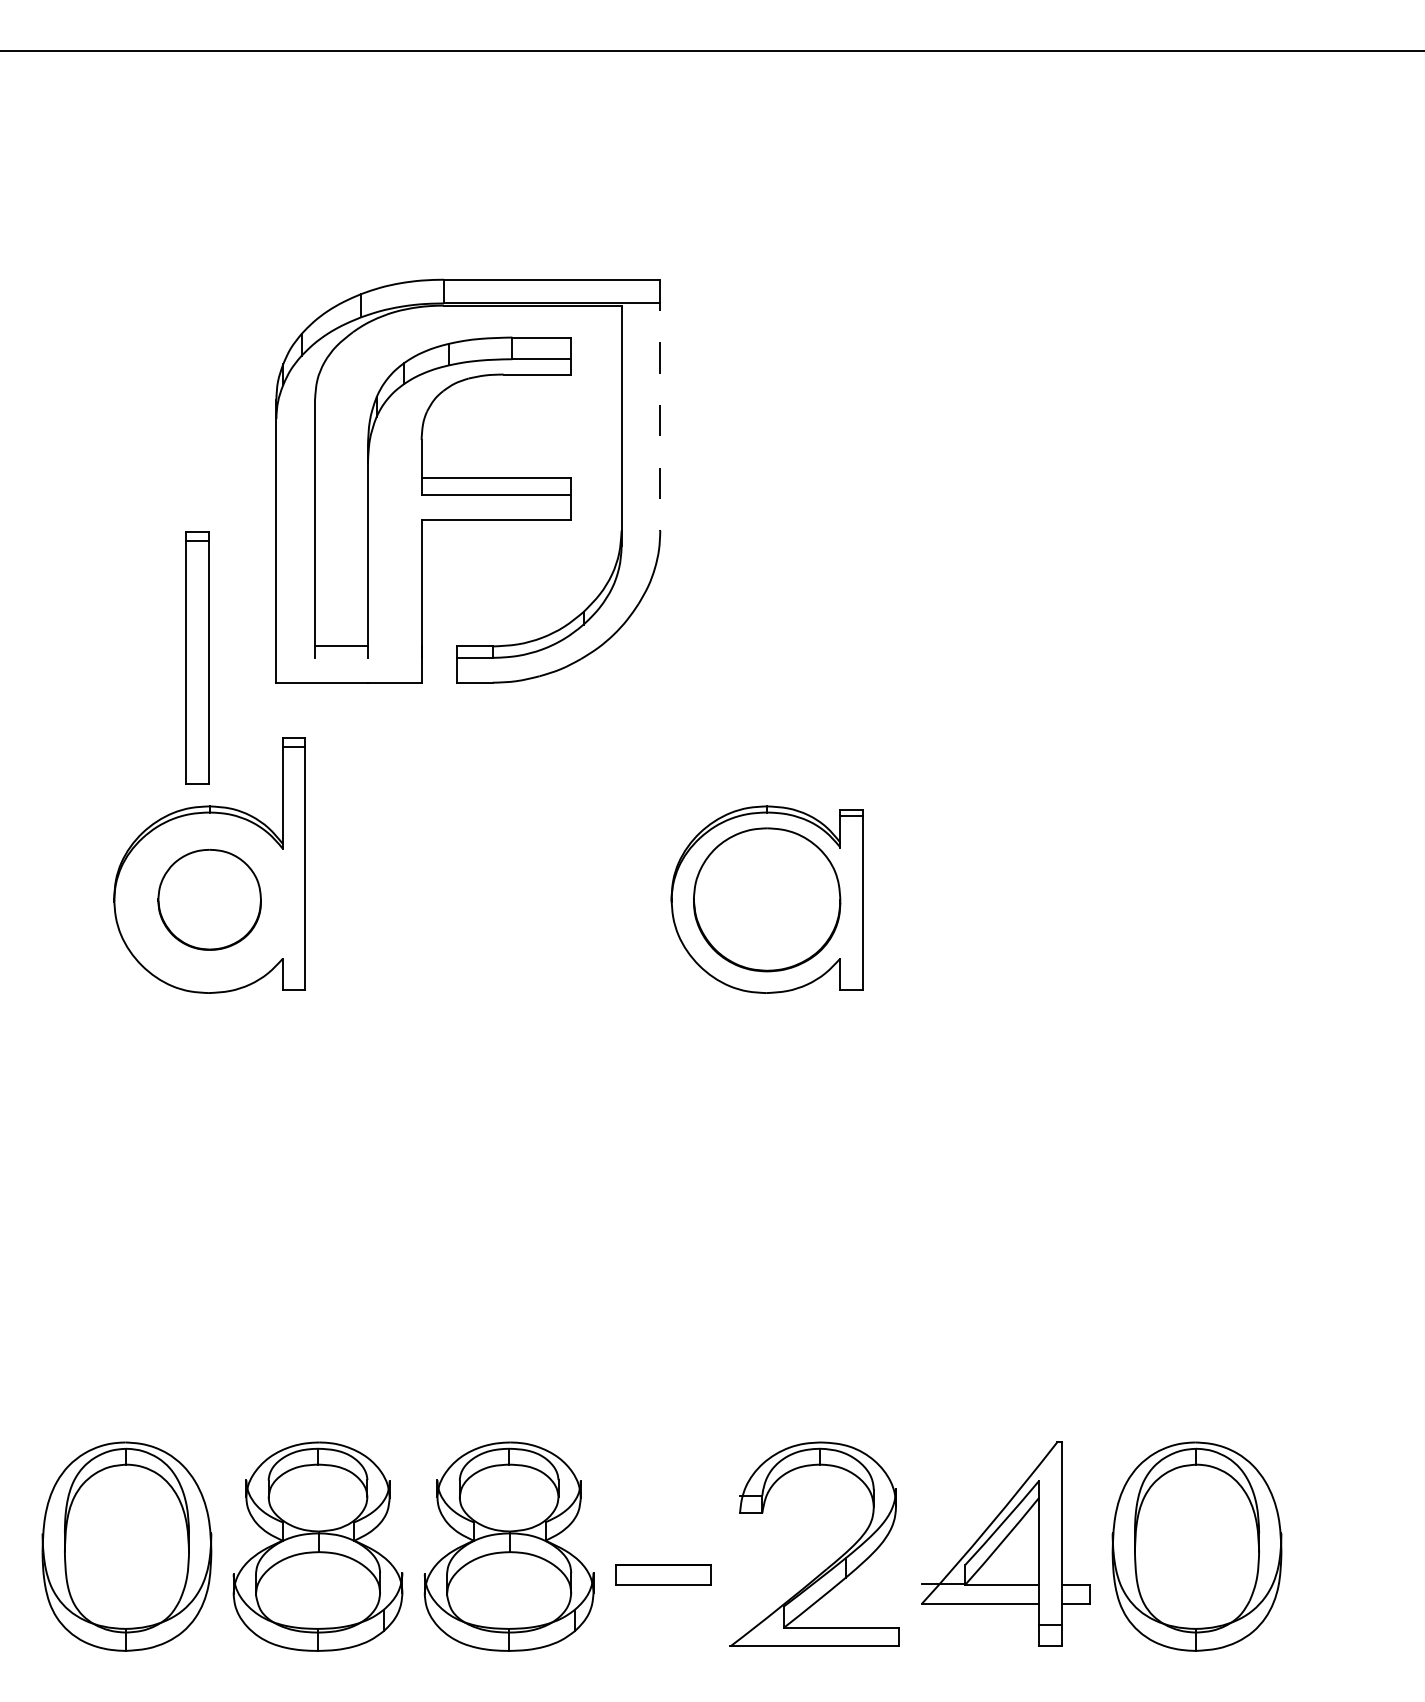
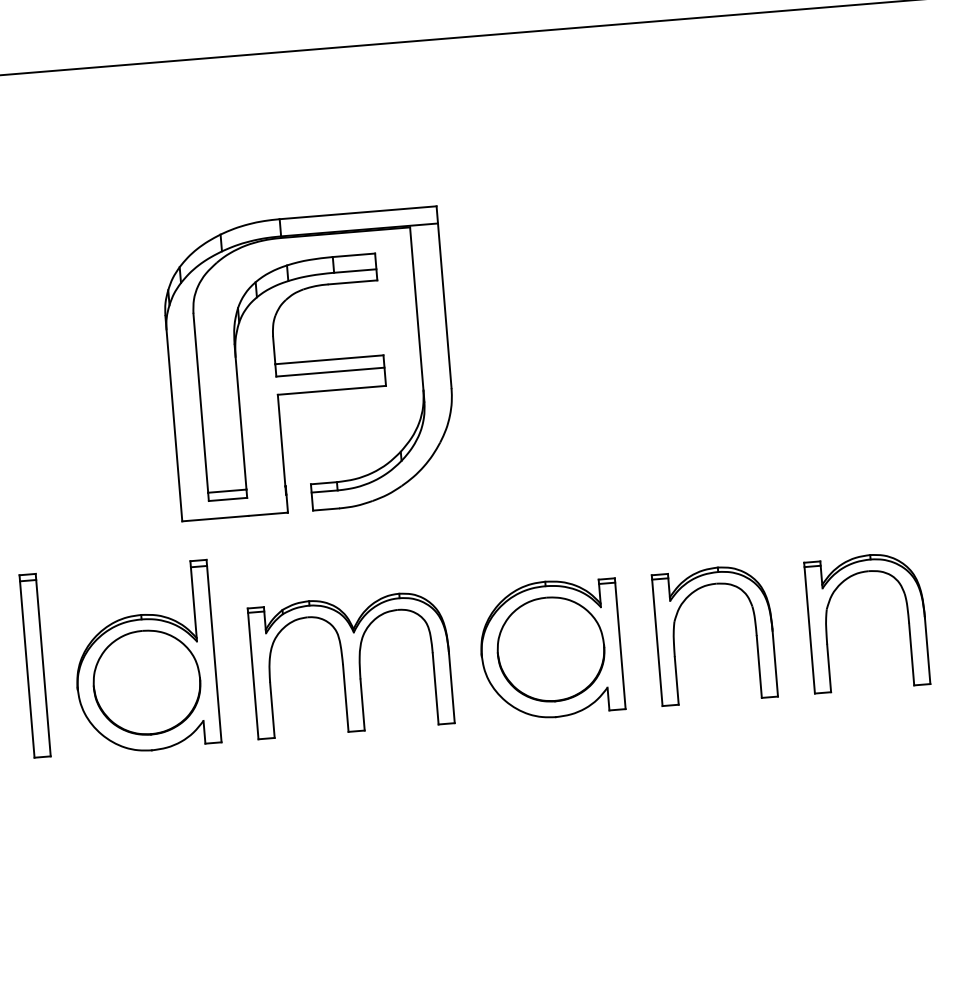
line: (660, 405) -> (444, 297), dashed -> solid
part: (197, 657) -> (35, 665), moved
line: (341, 657) -> (227, 499), added
part: (938, 890) -> (674, 632), added
part: (1148, 892) -> (827, 621), added
part: (491, 897) -> (351, 664), added
part: (209, 899) -> (146, 682), size x1.43

